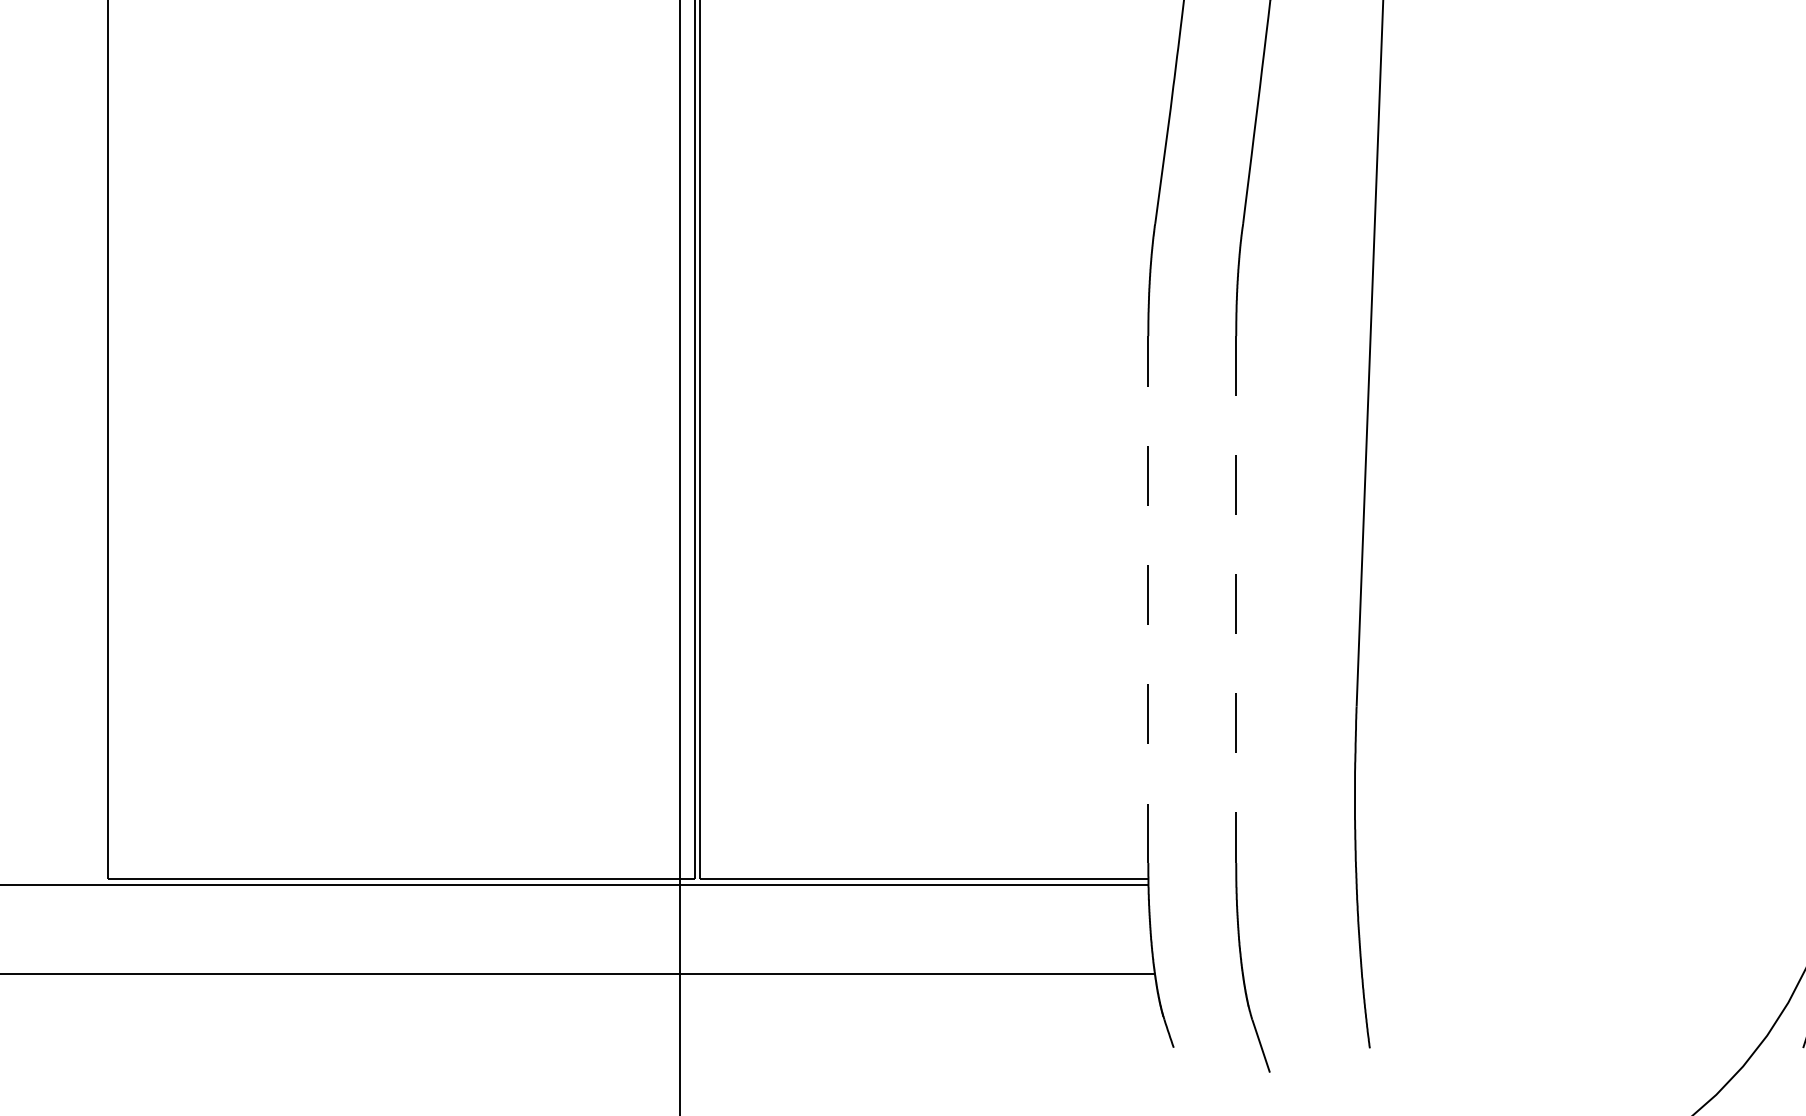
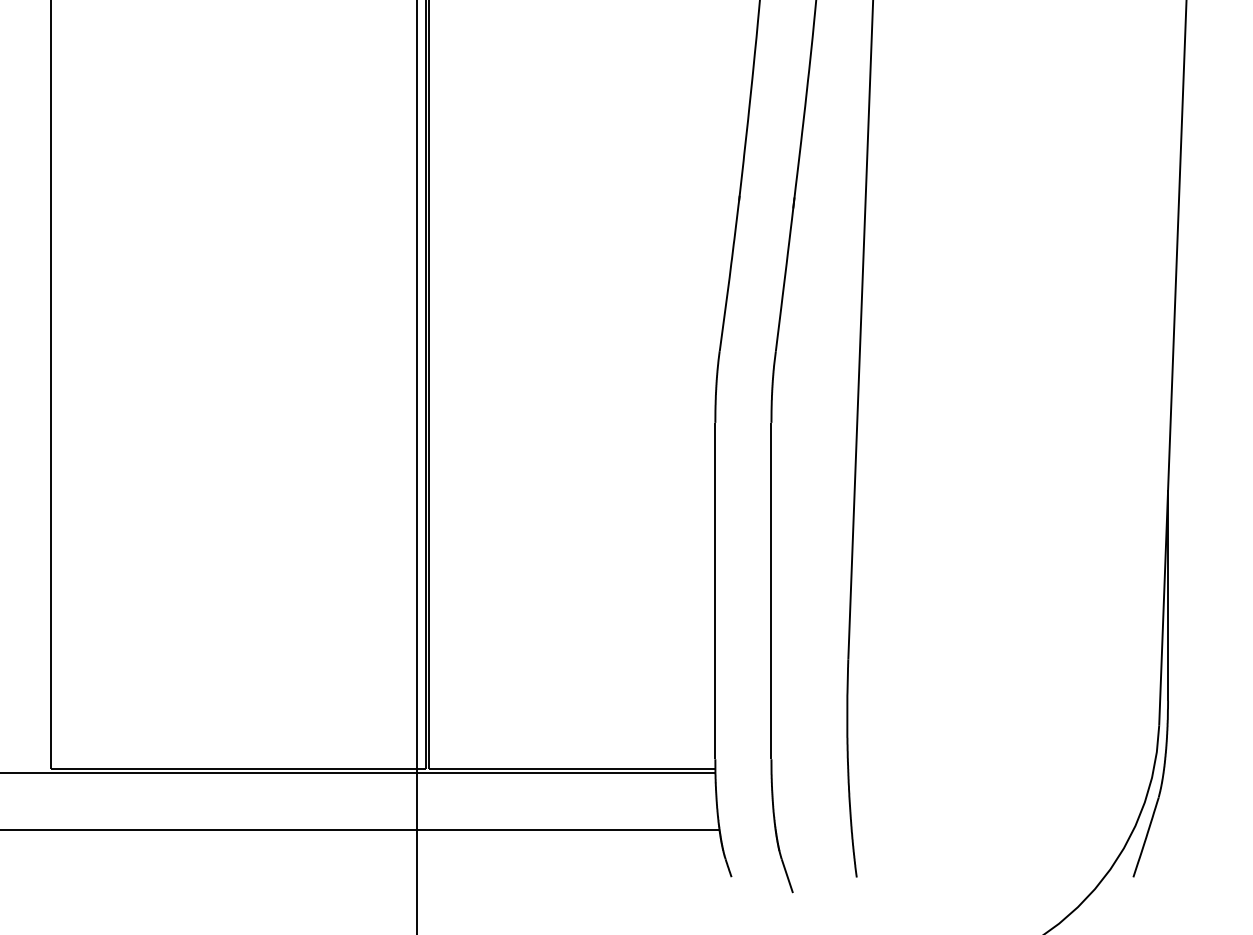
line: (1148, 598) -> (715, 590), dashed -> solid
line: (1236, 600) -> (771, 591), dashed -> solid

